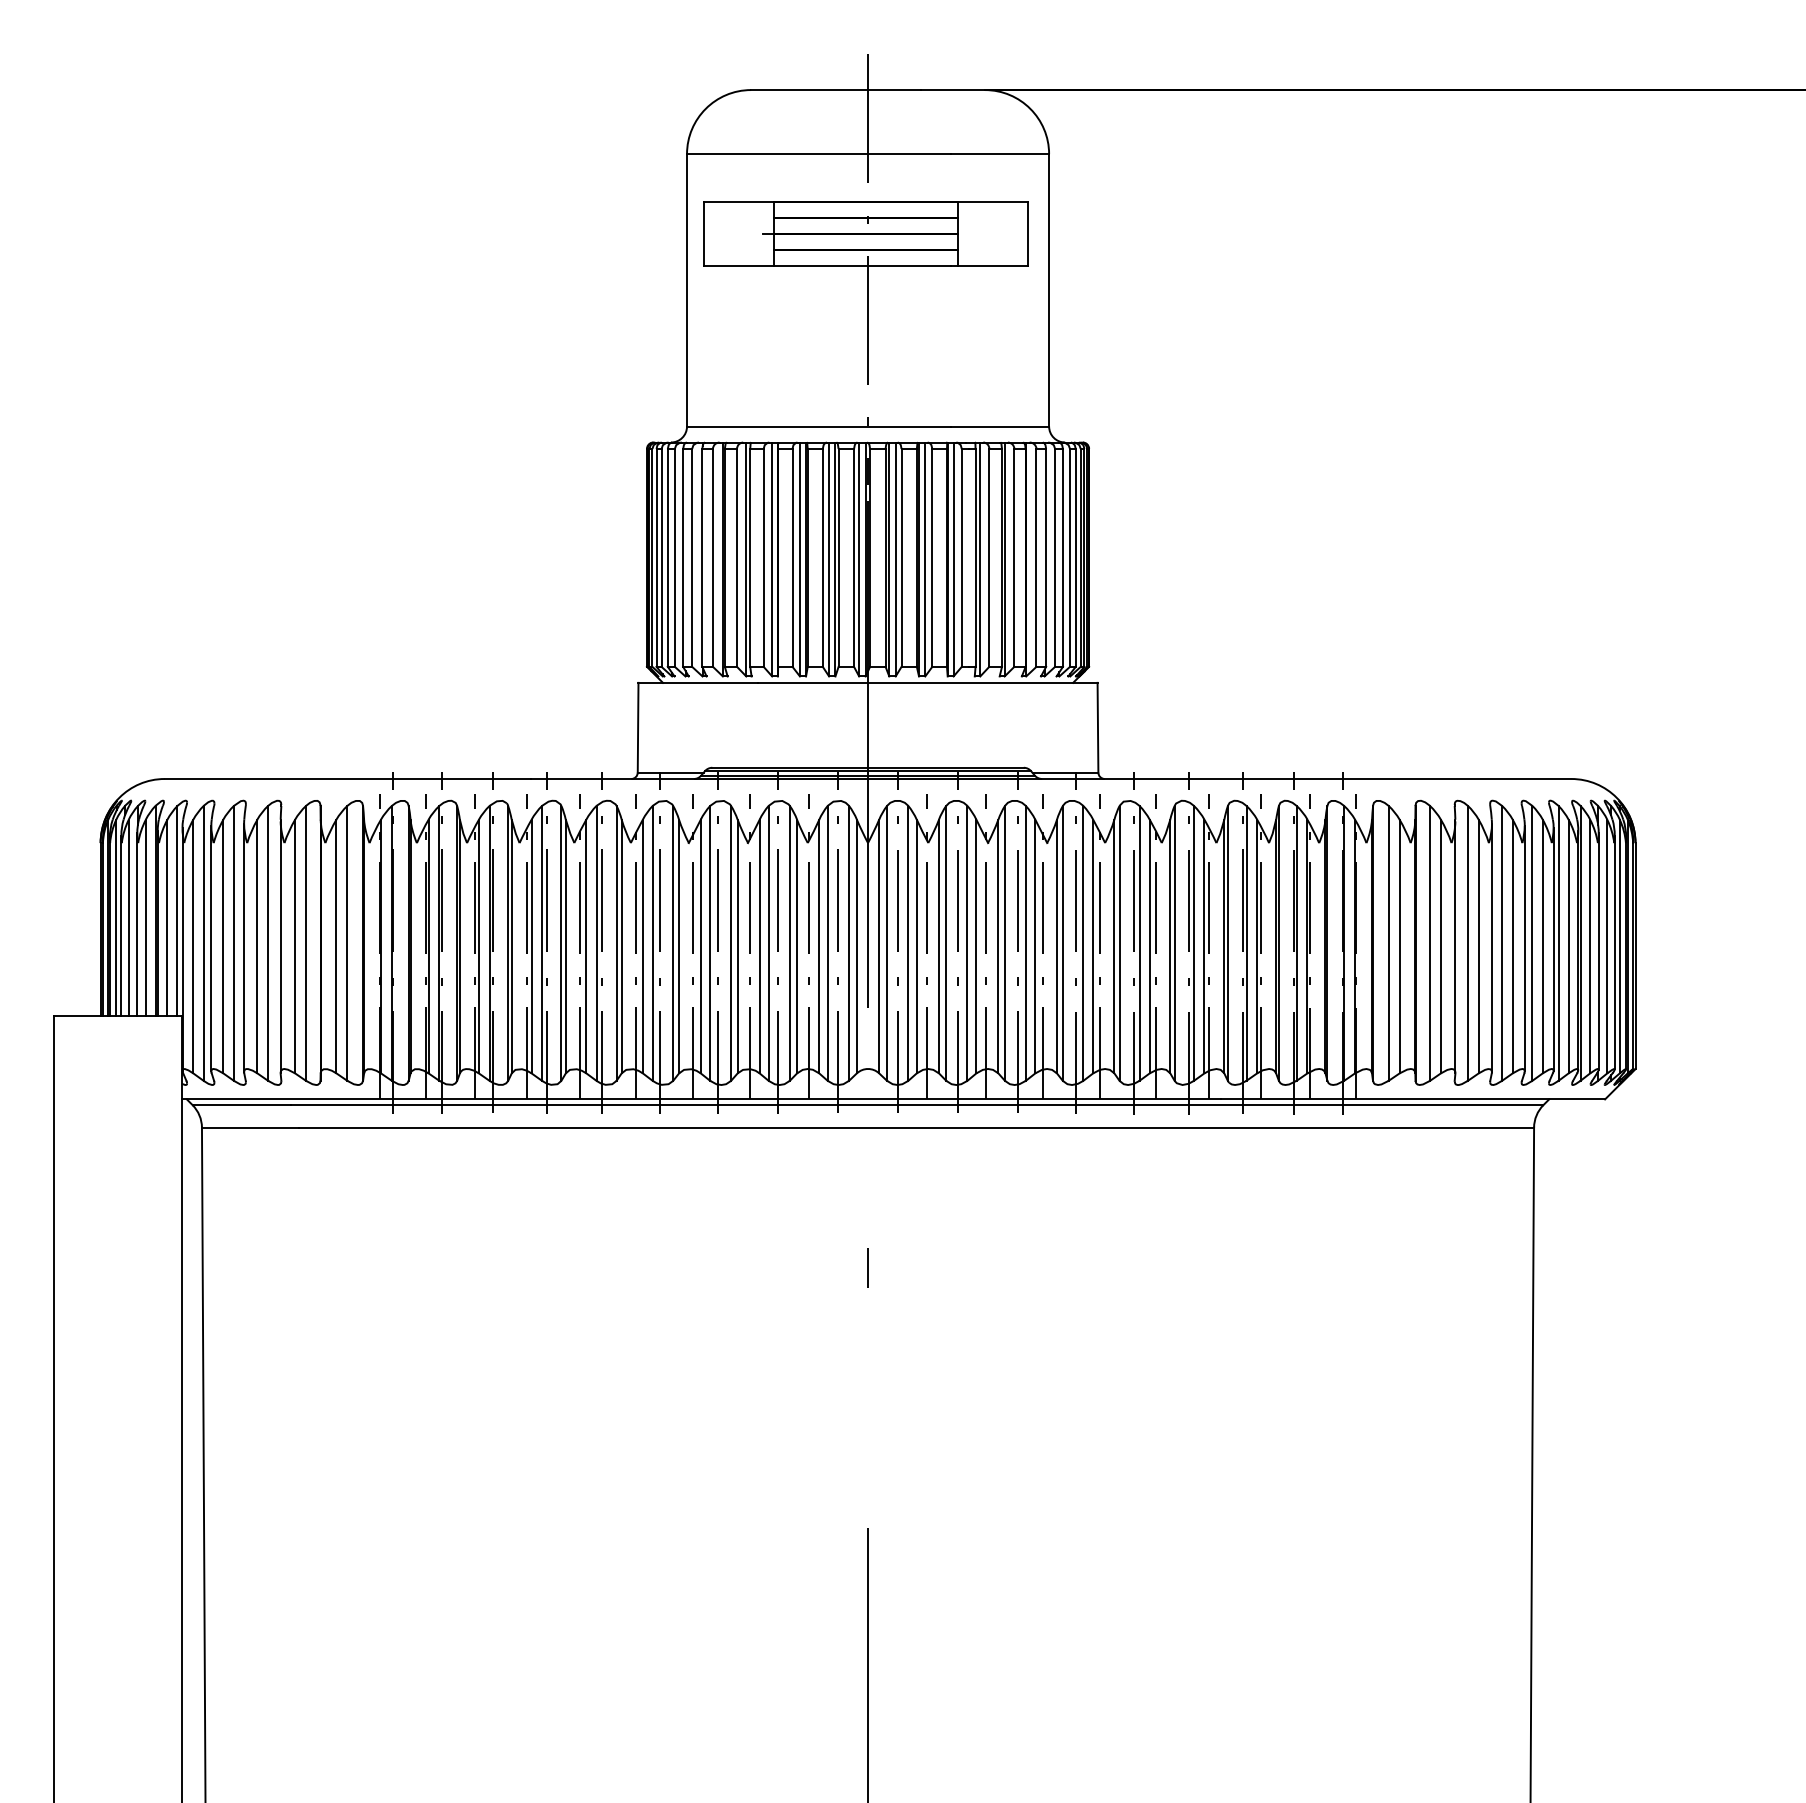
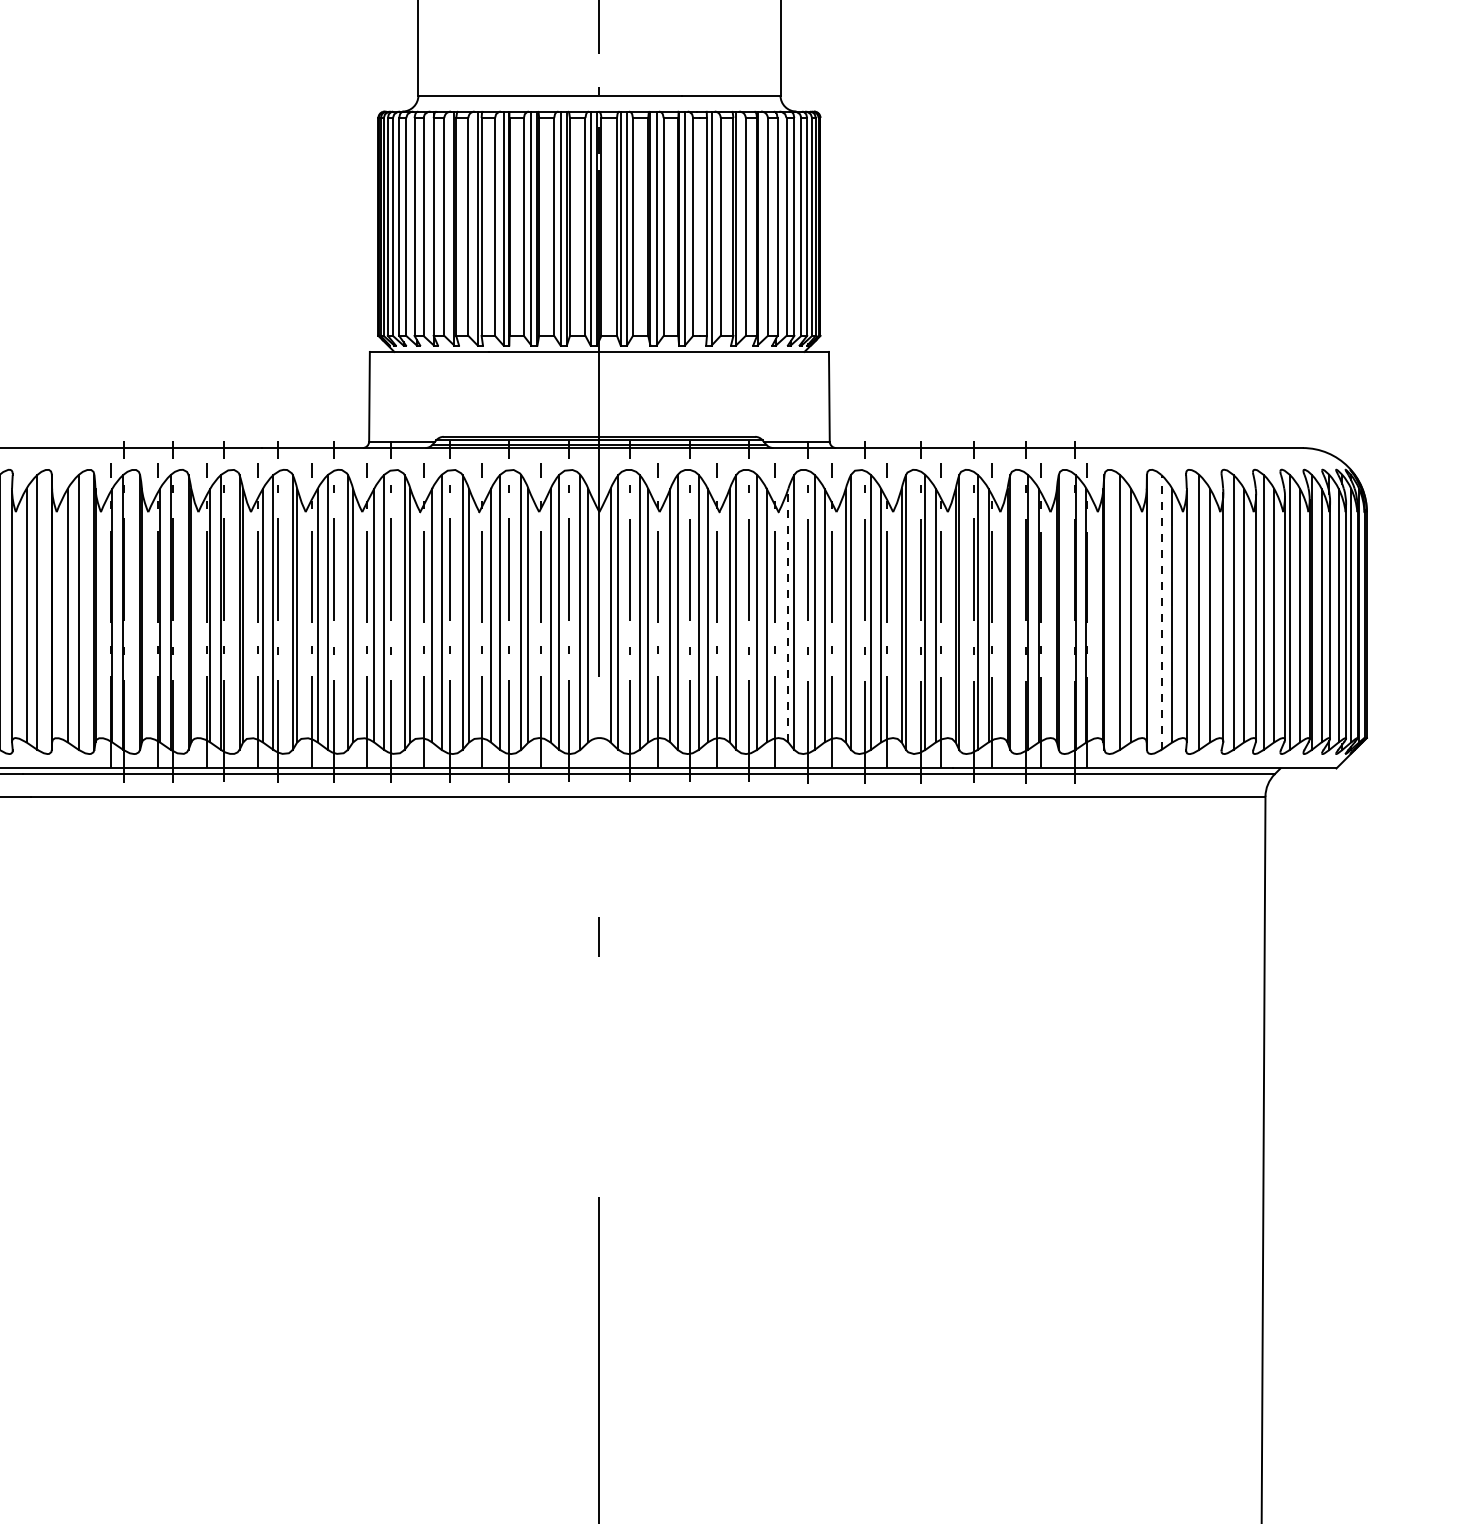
line: (1430, 942) -> (1161, 611), solid -> dashed
line: (1056, 946) -> (787, 615), solid -> dashed

